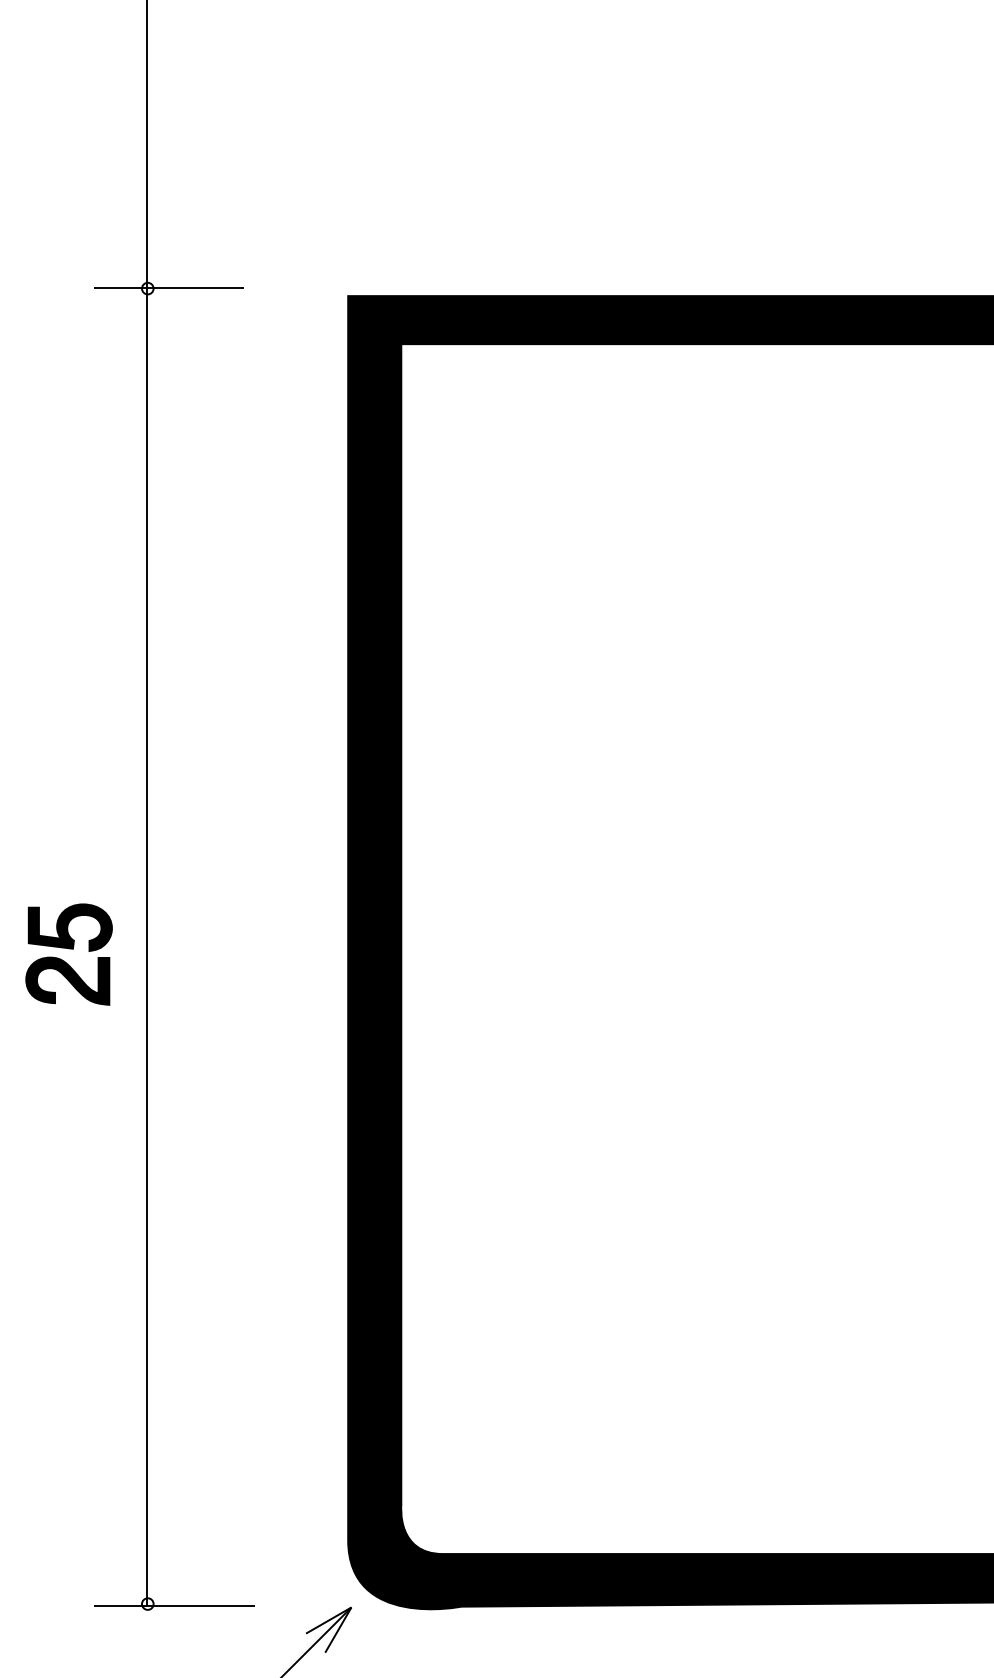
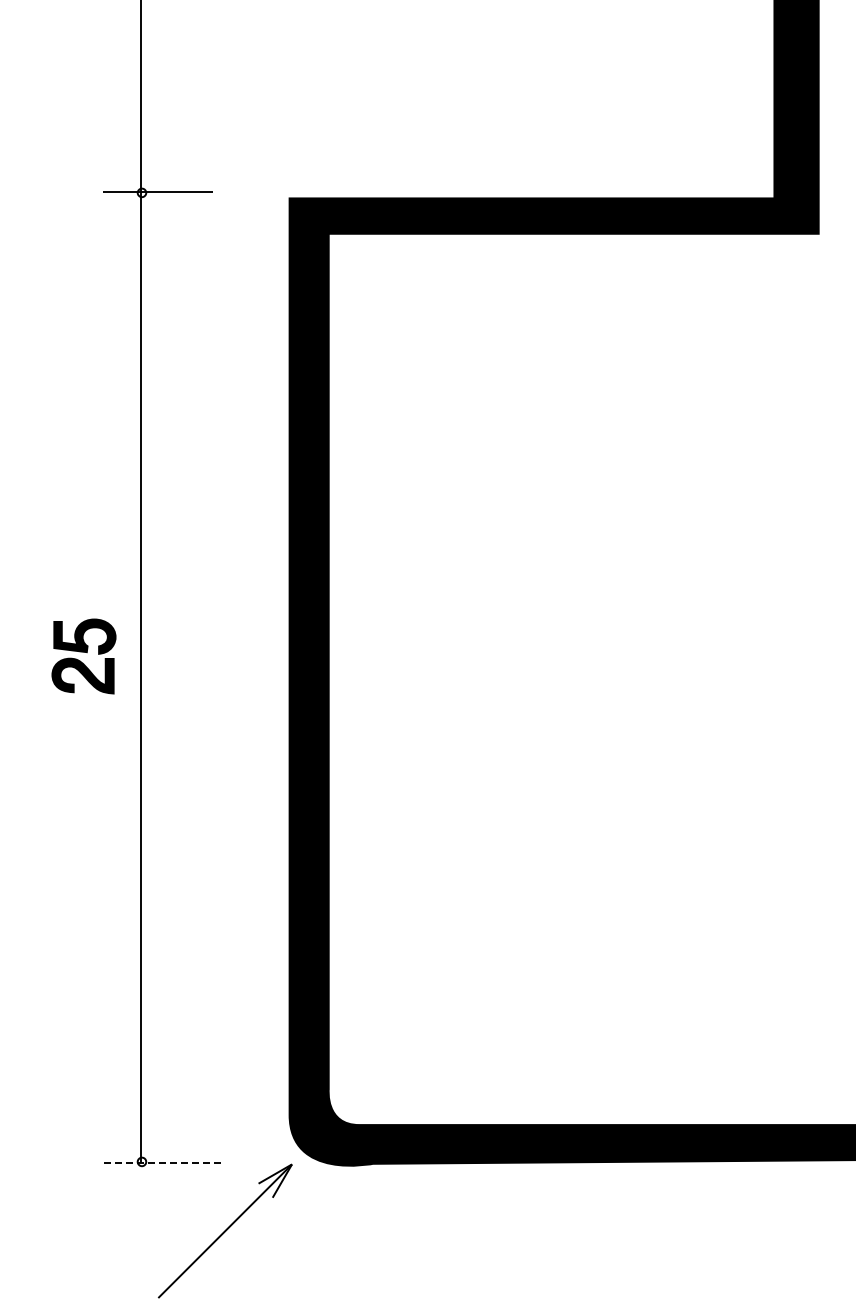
part: (68, 954) -> (83, 656), moved
line: (174, 1606) -> (161, 1163), solid -> dashed

